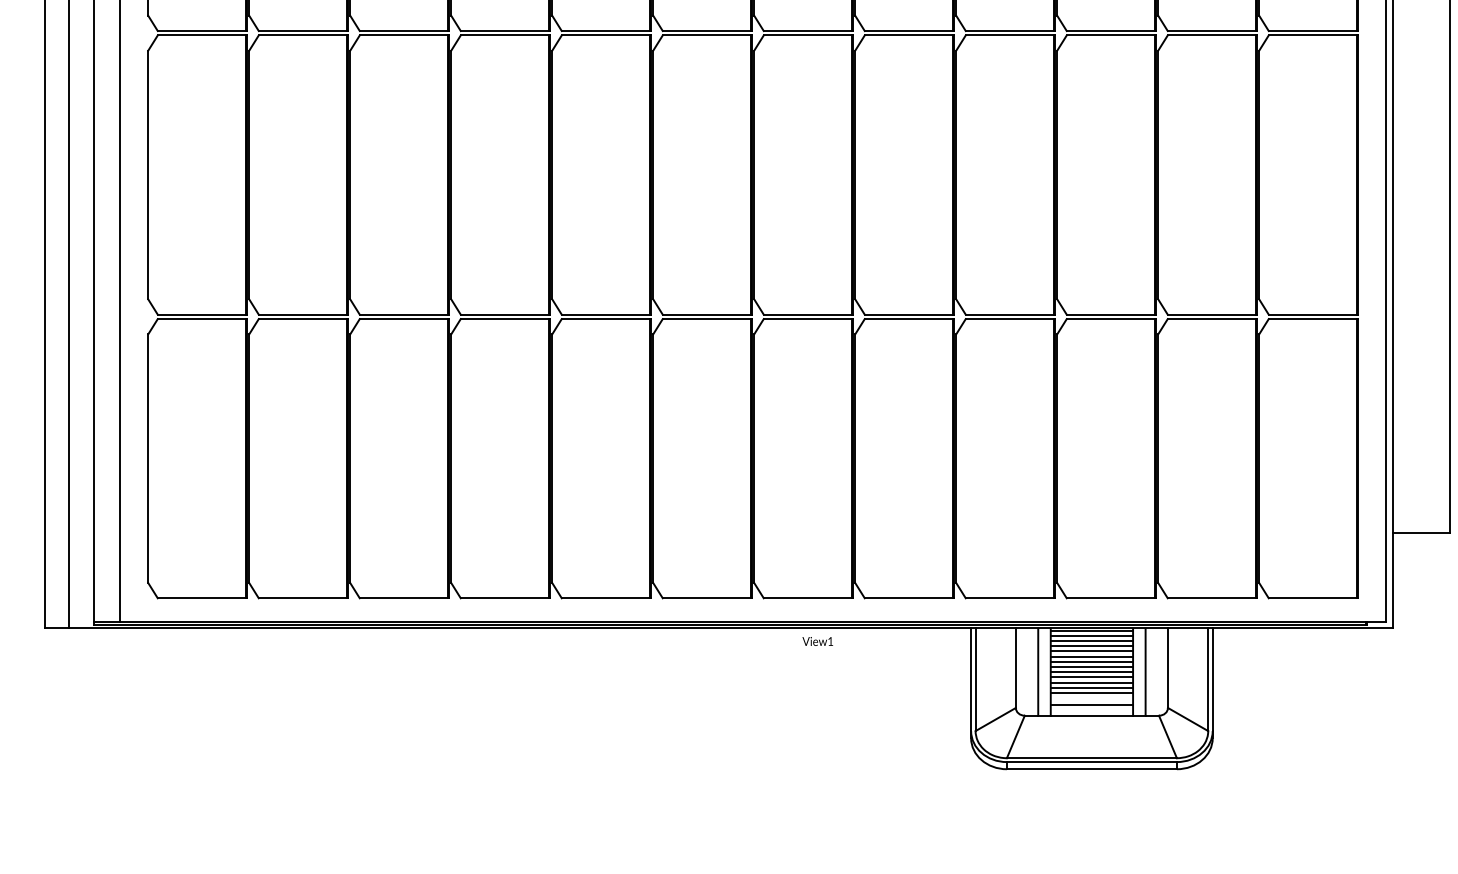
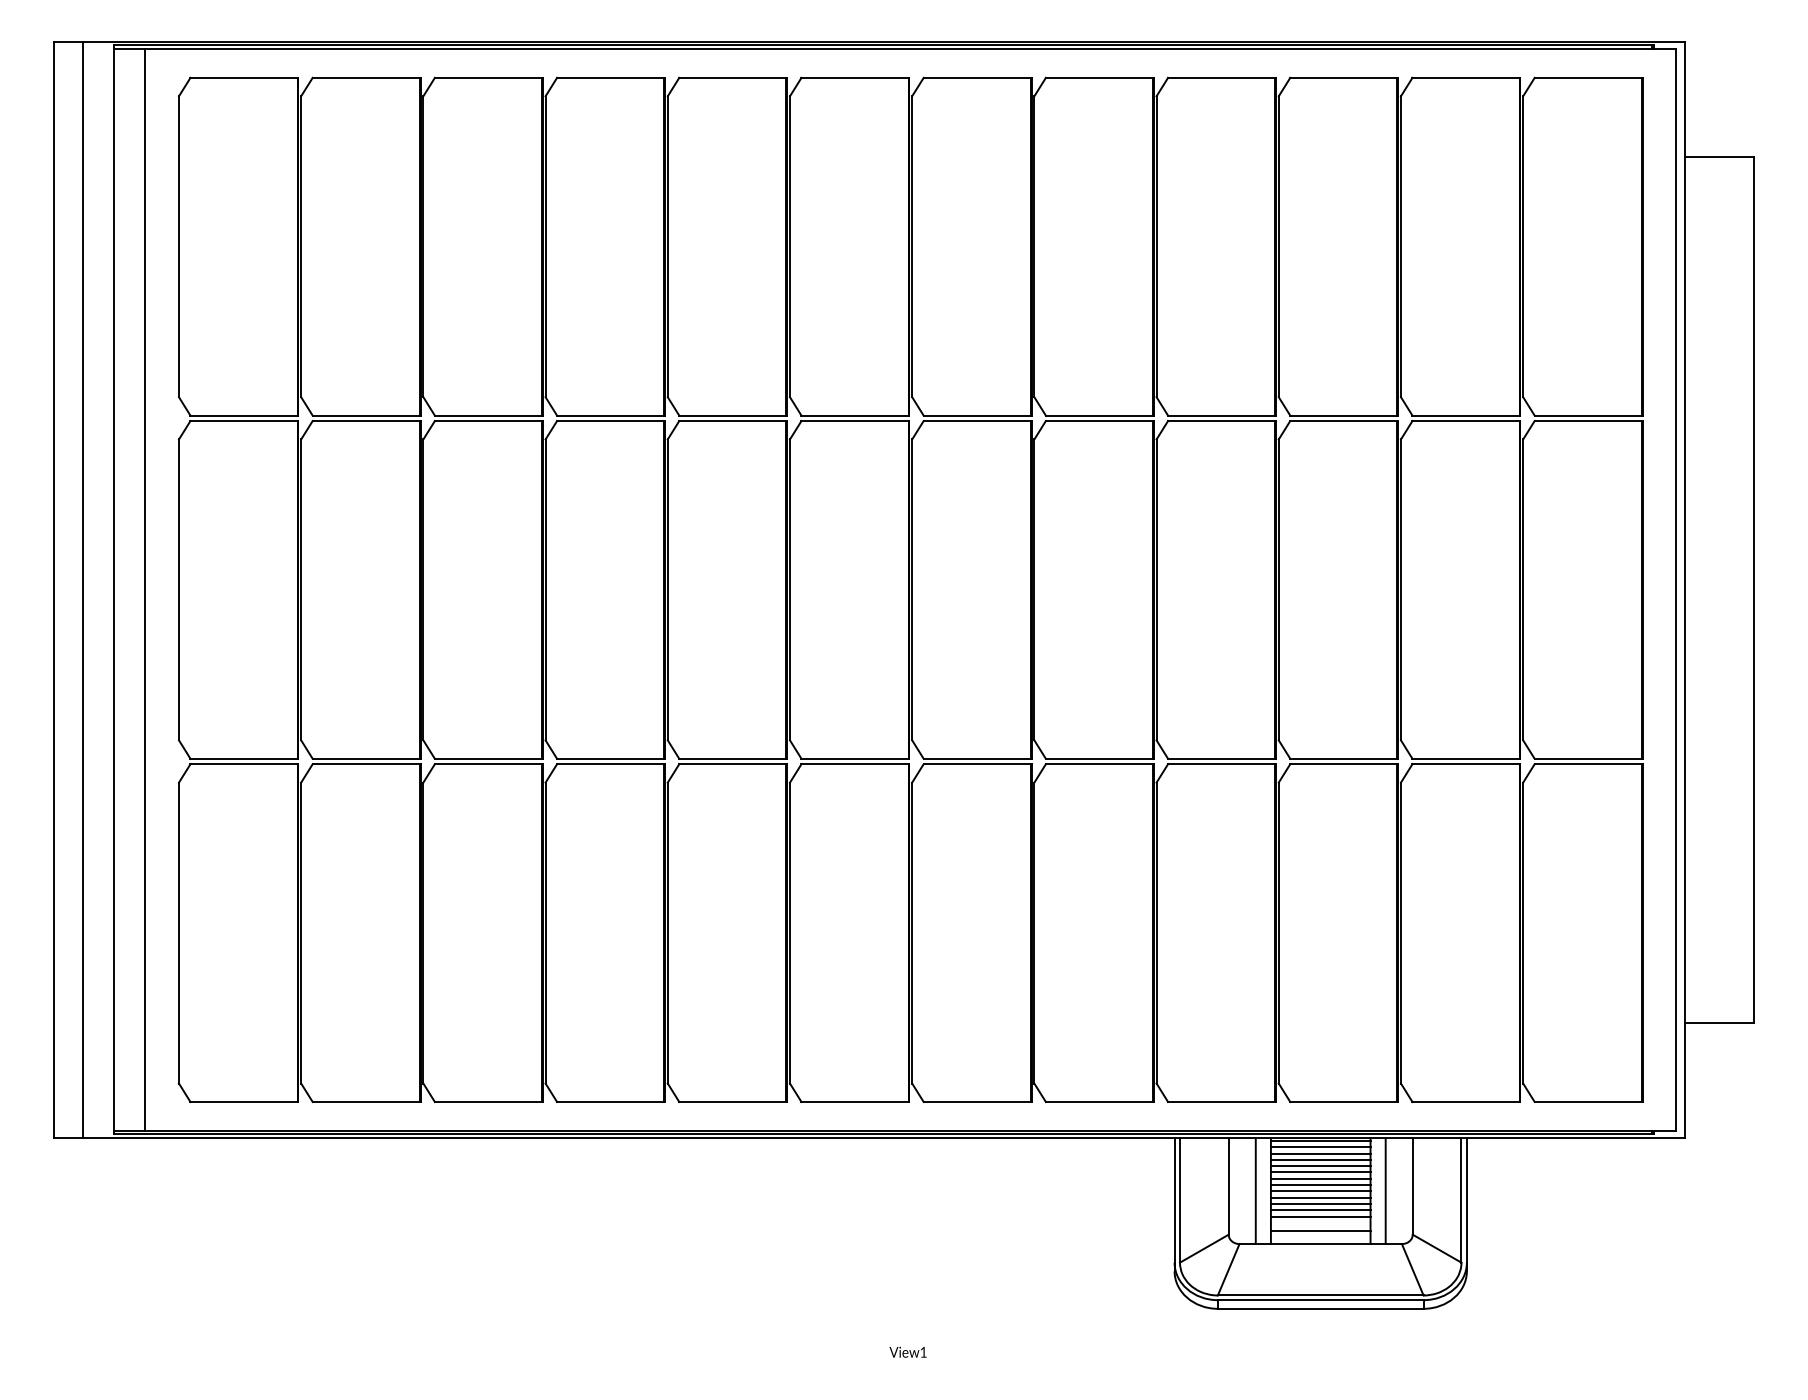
text: (817, 640) -> (907, 1351), moved

